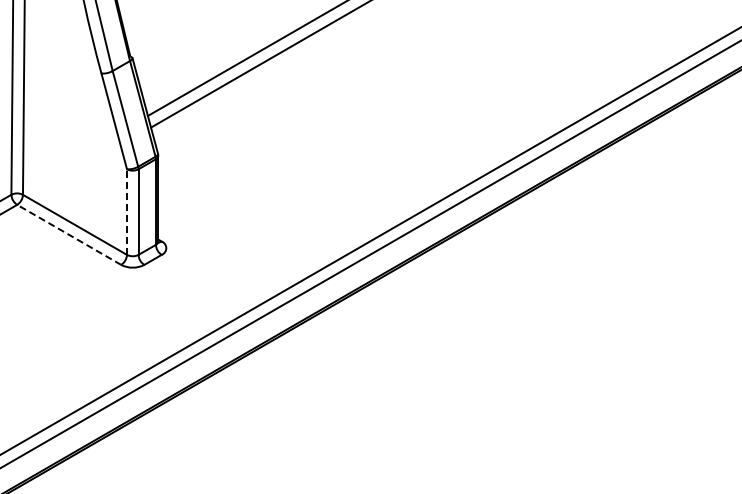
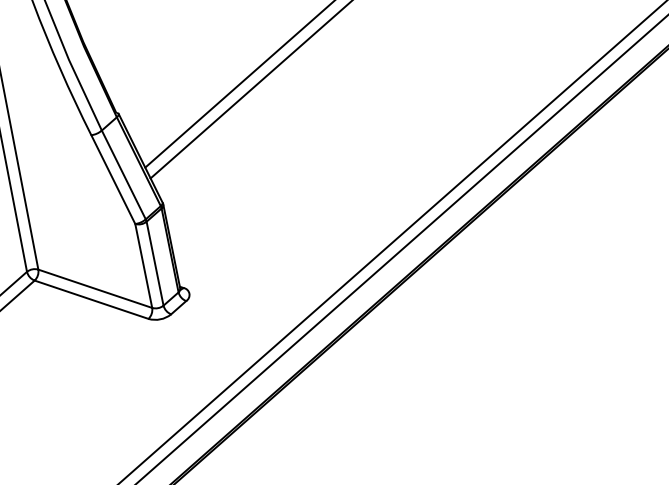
line: (127, 212) -> (144, 266), dashed -> solid
line: (68, 234) -> (90, 299), dashed -> solid

